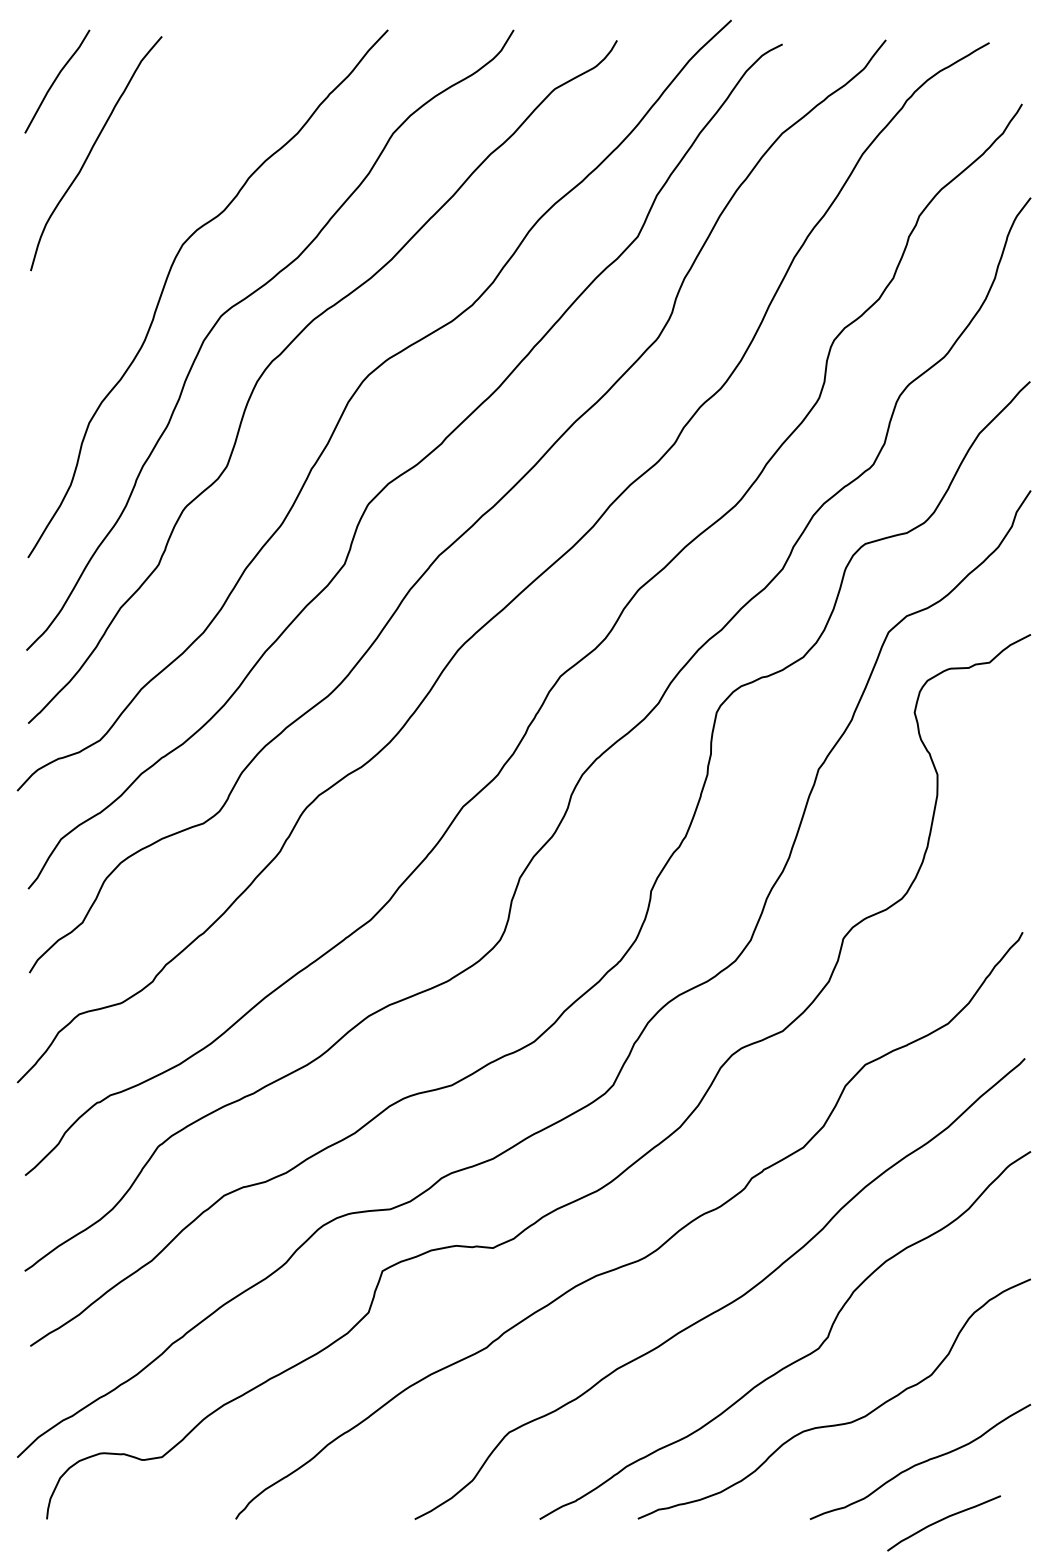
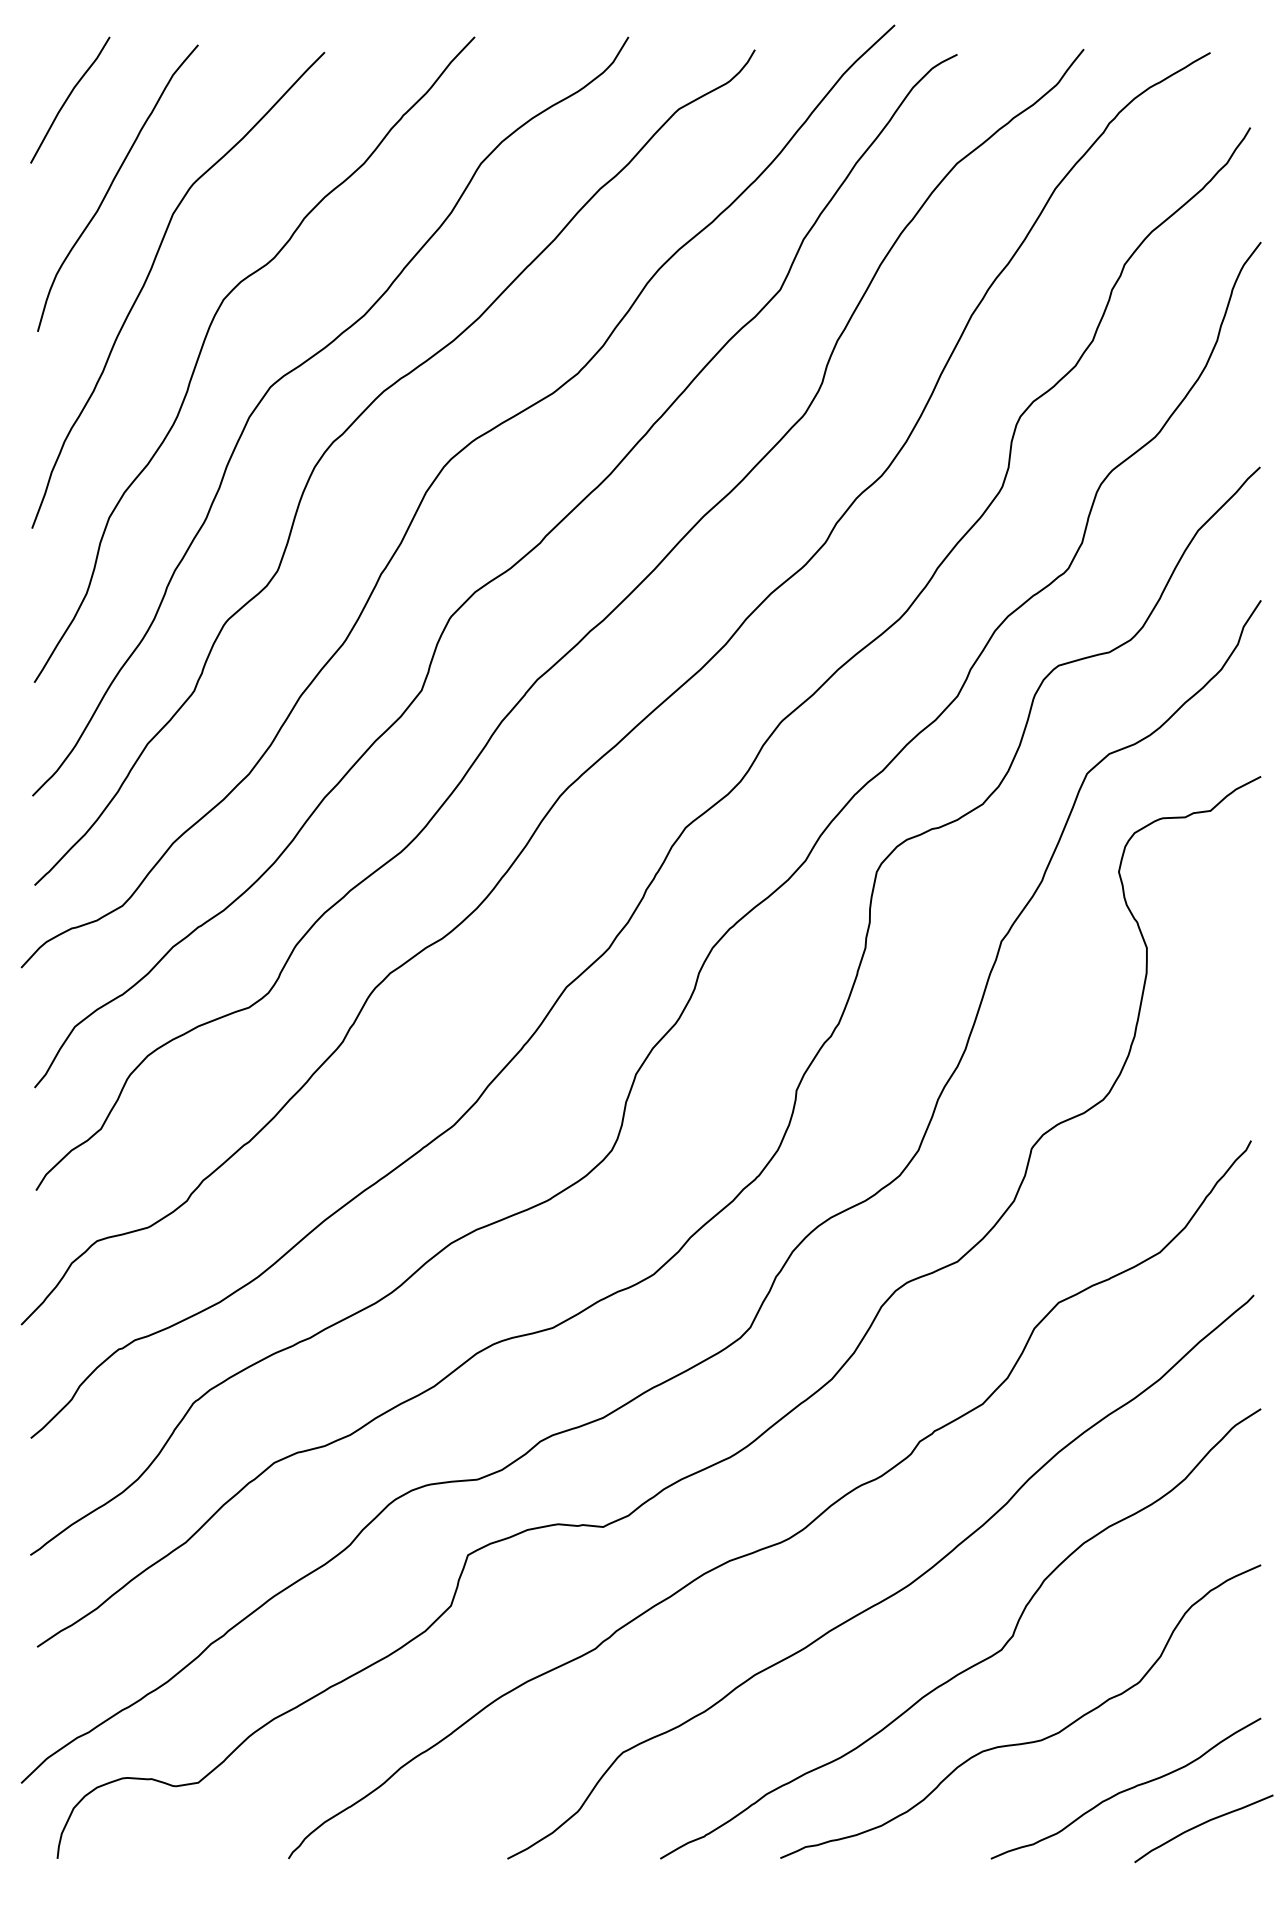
curve: (122, 224) -> (149, 275), added
curve: (942, 1520) -> (1201, 1825), moved

